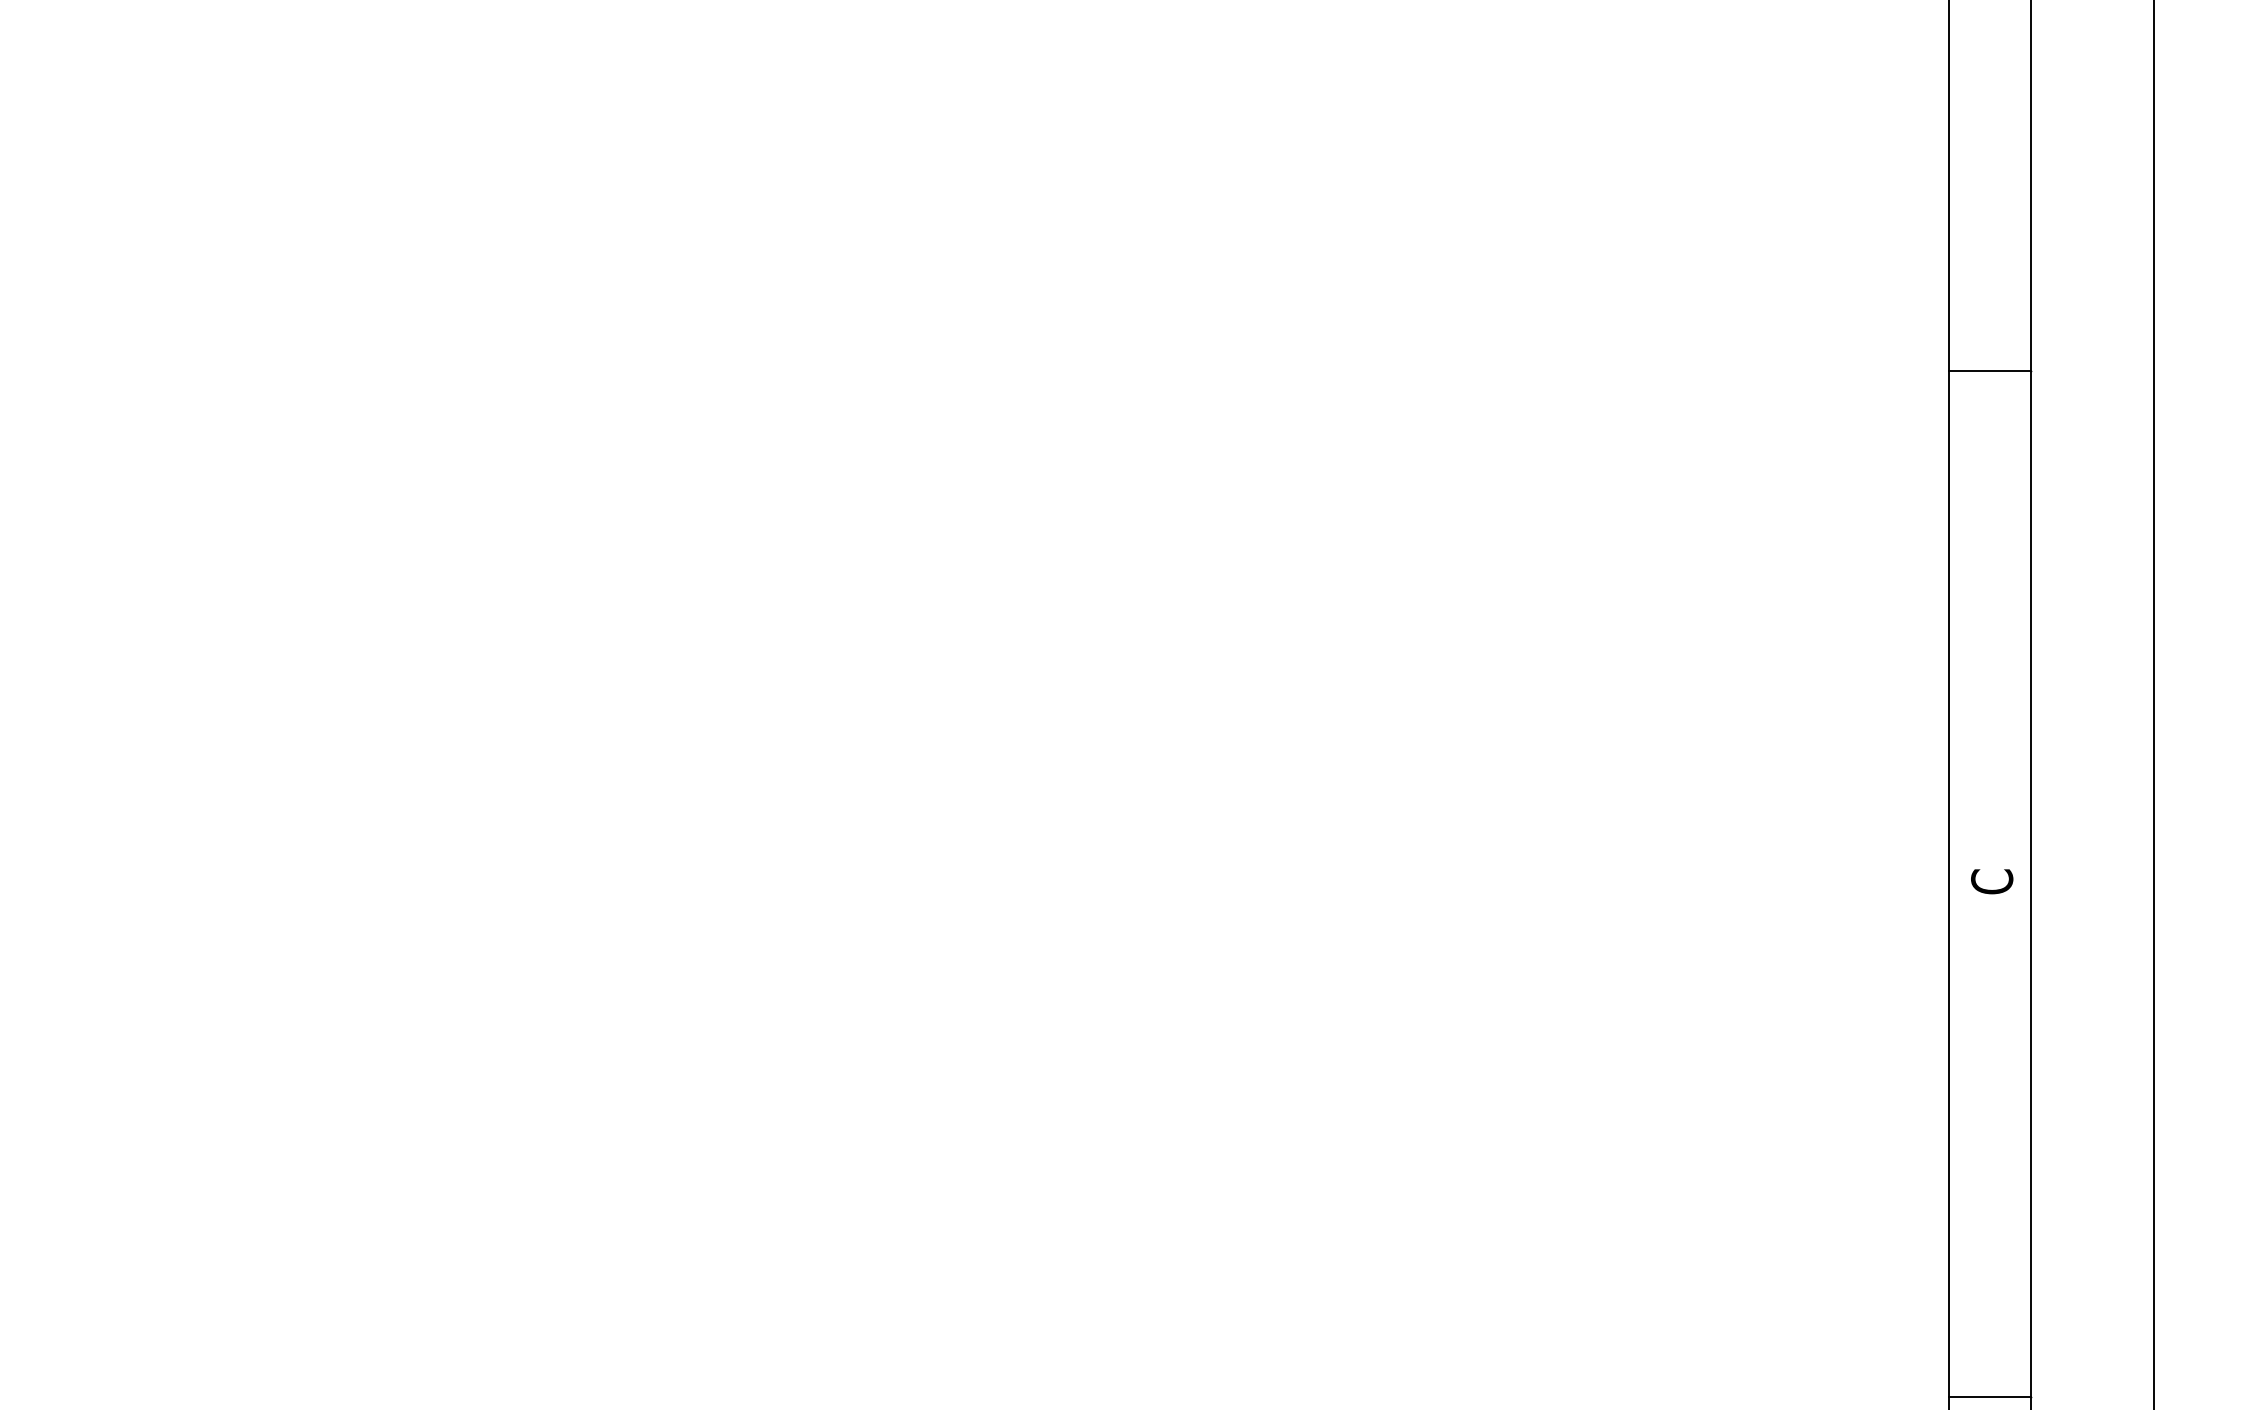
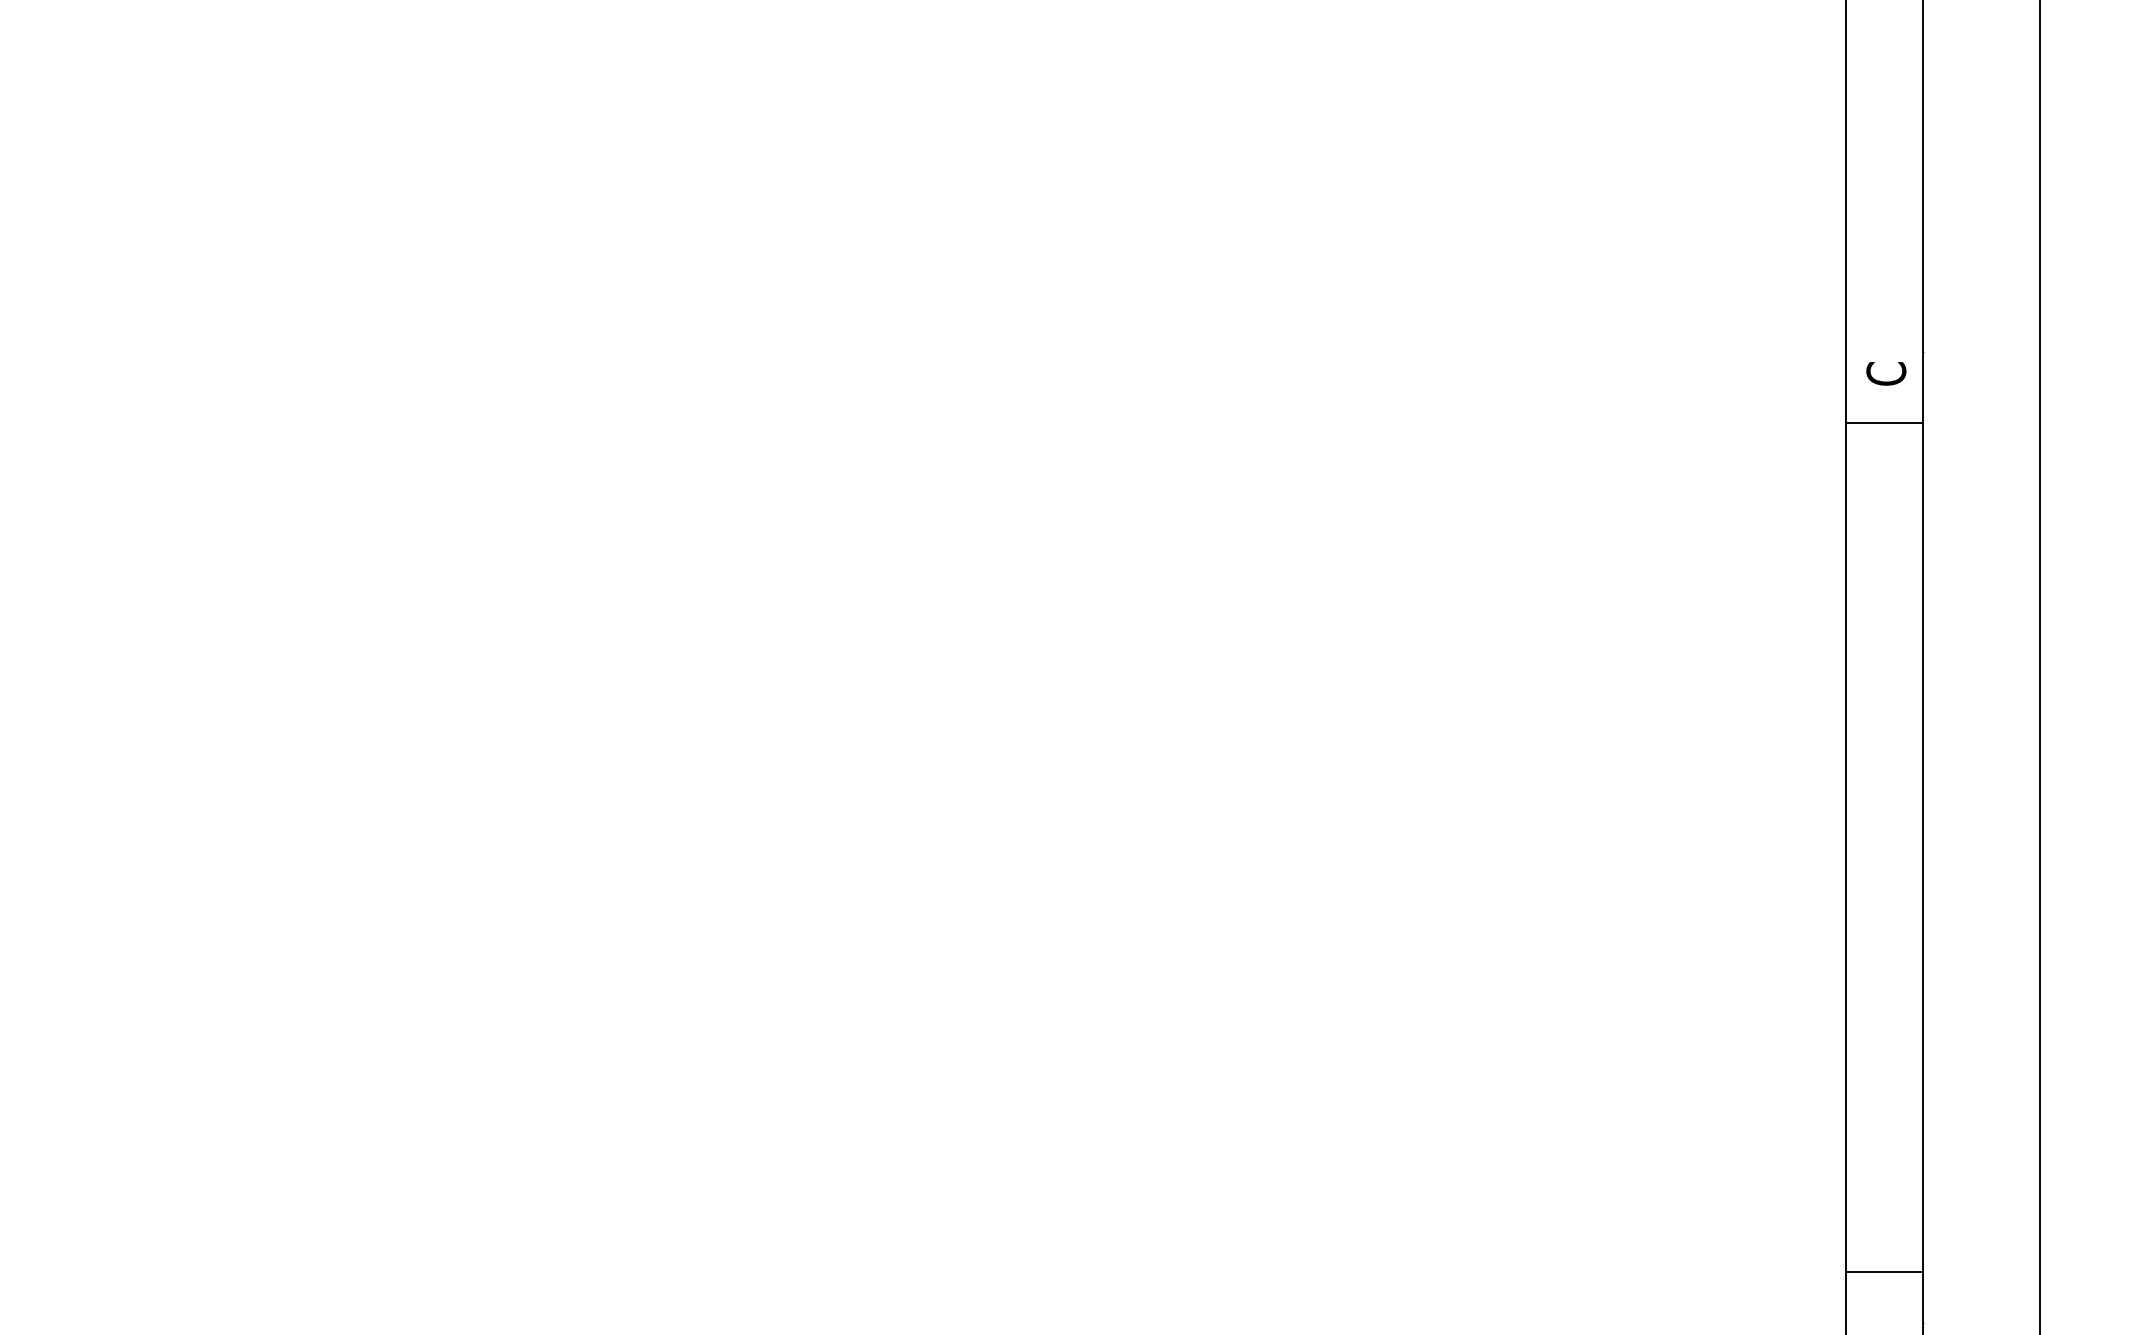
line: (1990, 371) -> (1884, 422), moved
text: (1992, 881) -> (1886, 373), moved
line: (1990, 1396) -> (1884, 1271), moved

